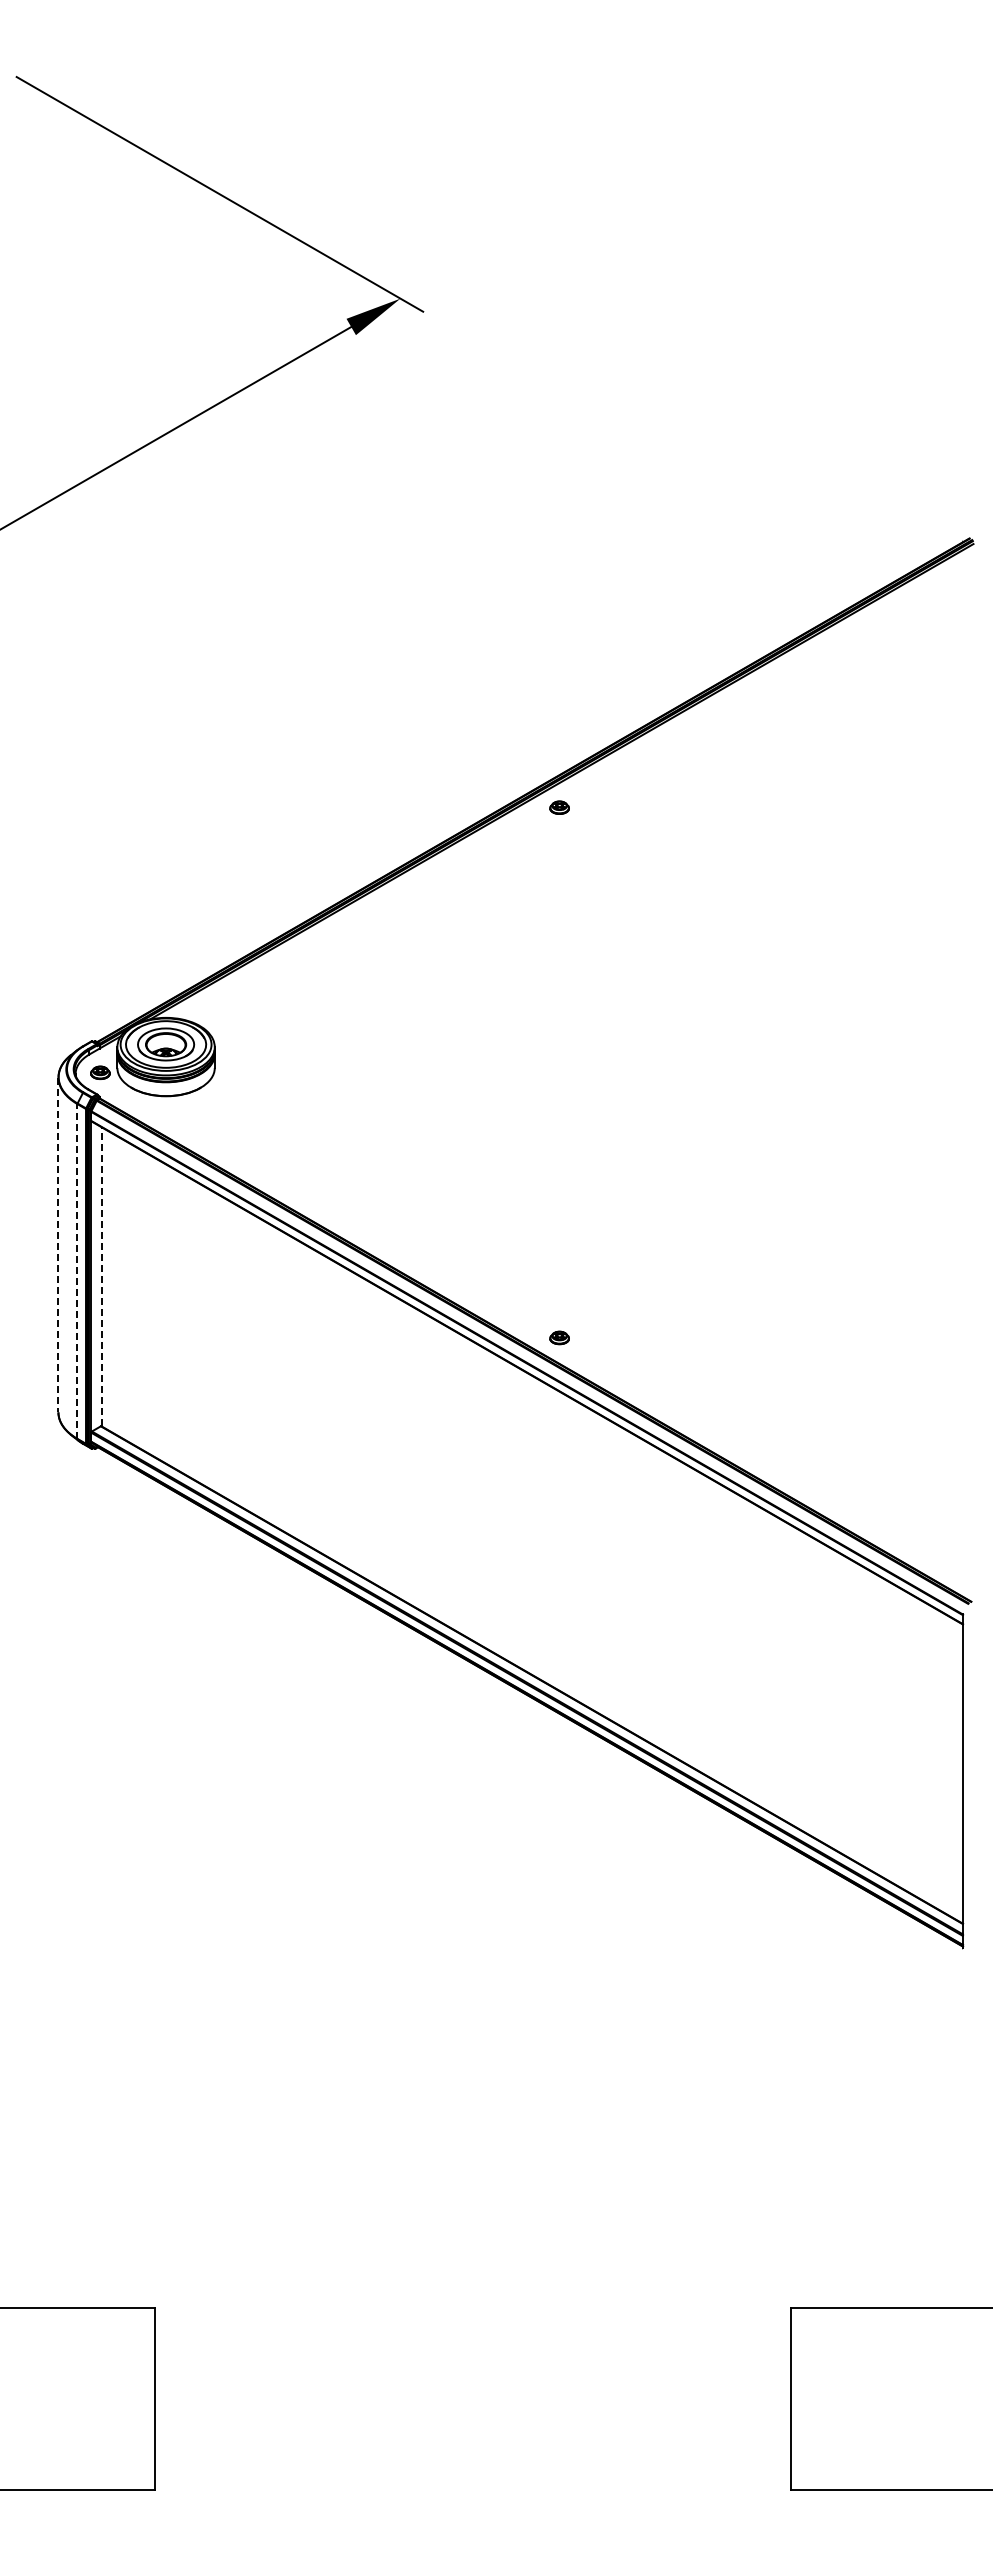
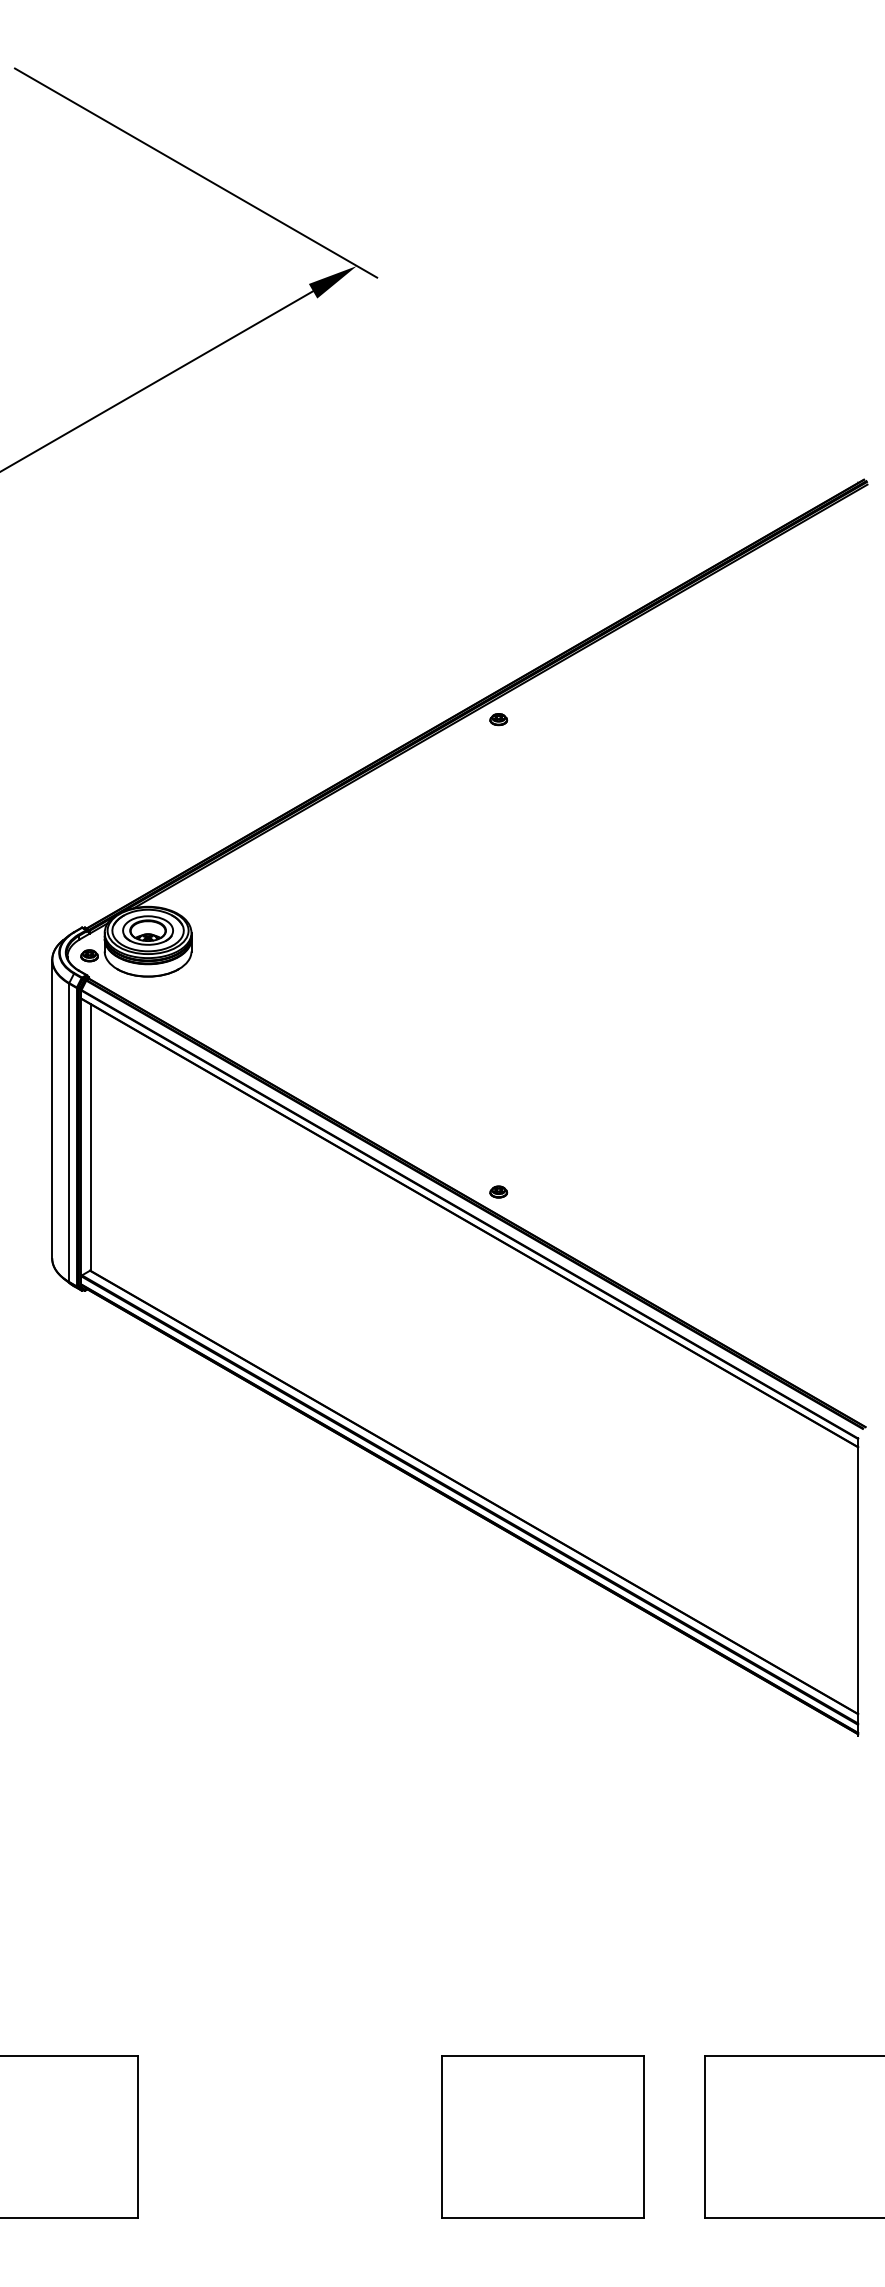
line: (58, 1245) -> (52, 1109), dashed -> solid
line: (77, 1271) -> (69, 1132), dashed -> solid
line: (101, 1276) -> (90, 1137), dashed -> solid
part: (609, 2398) -> (543, 2136), added

